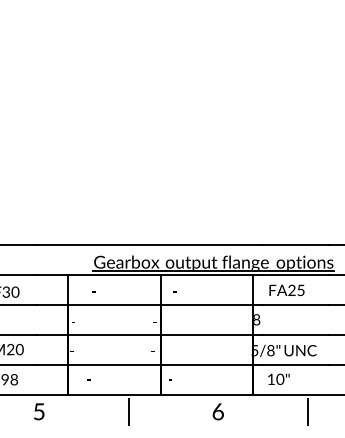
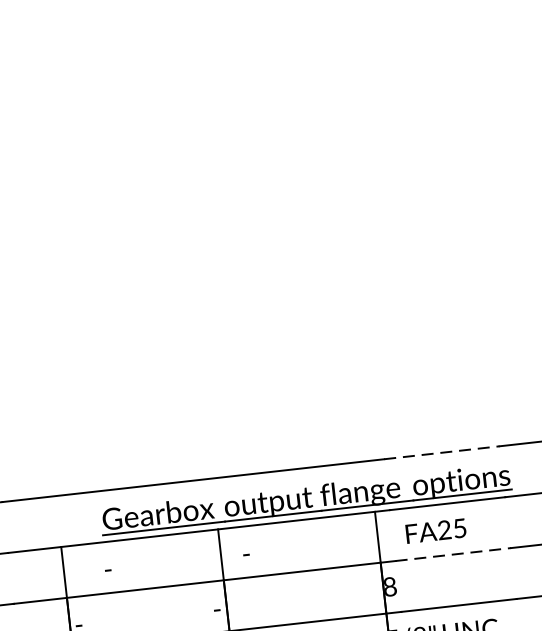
line: (295, 245) -> (441, 453), solid -> dashed
line: (295, 305) -> (453, 555), solid -> dashed

